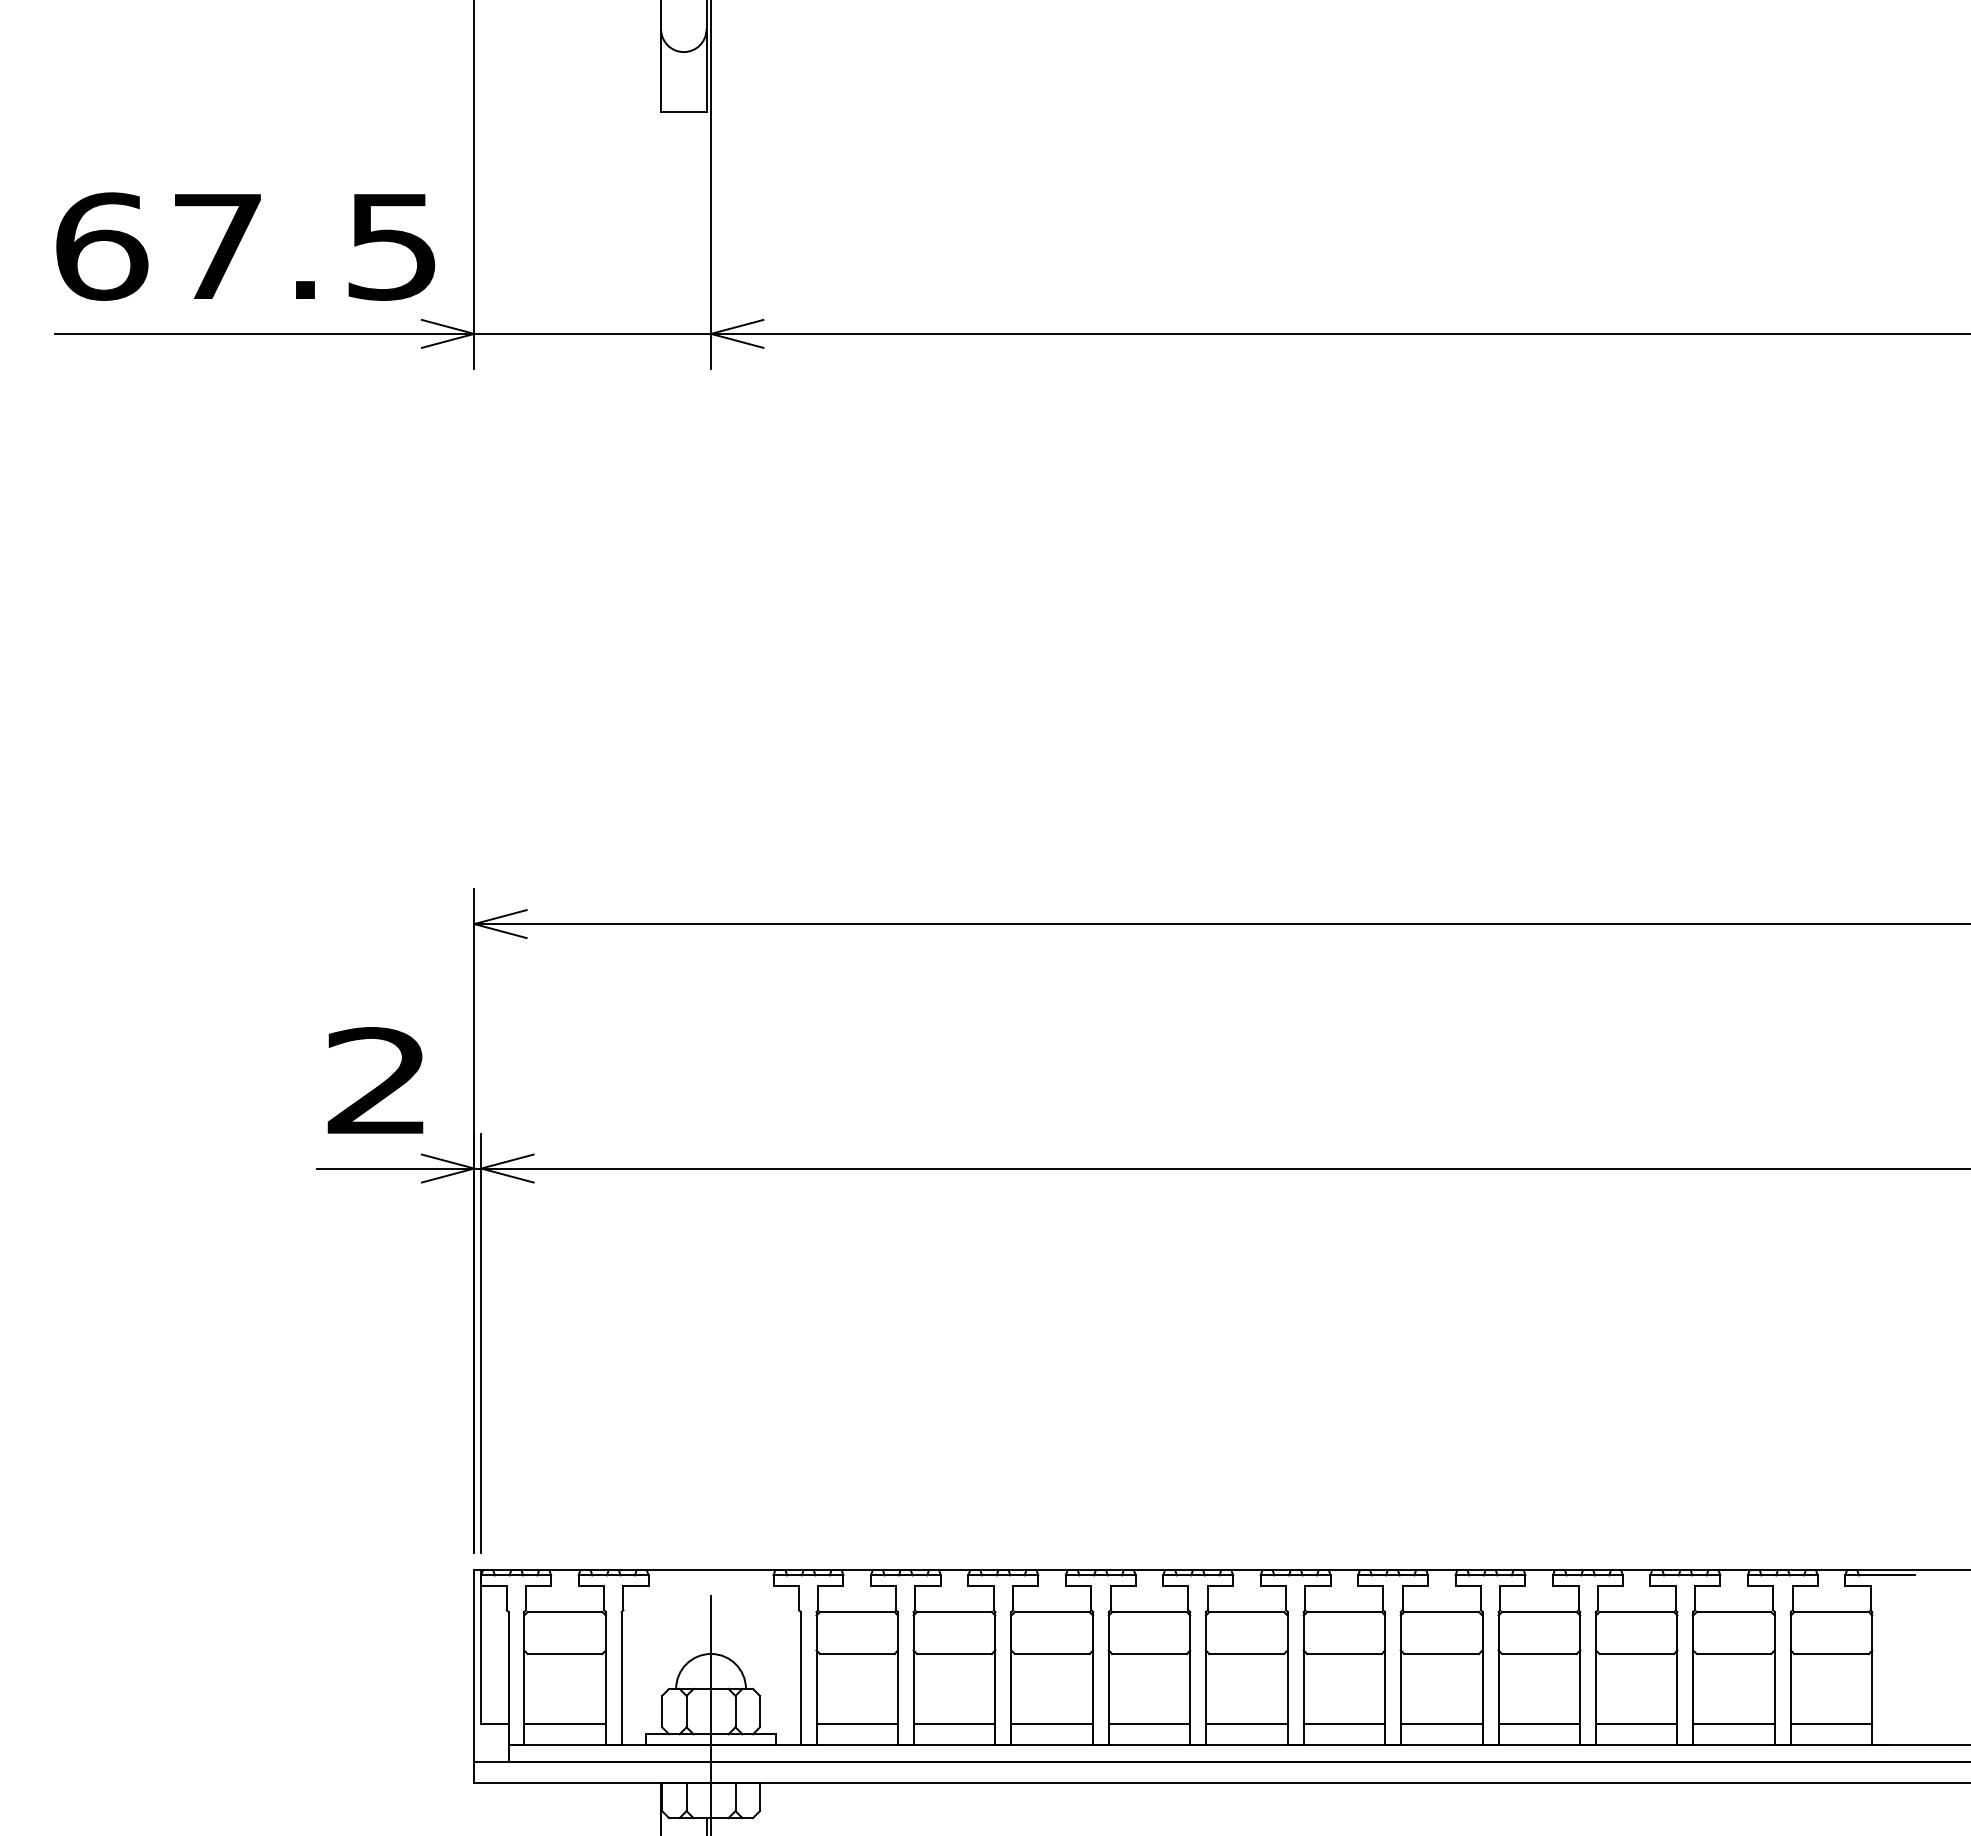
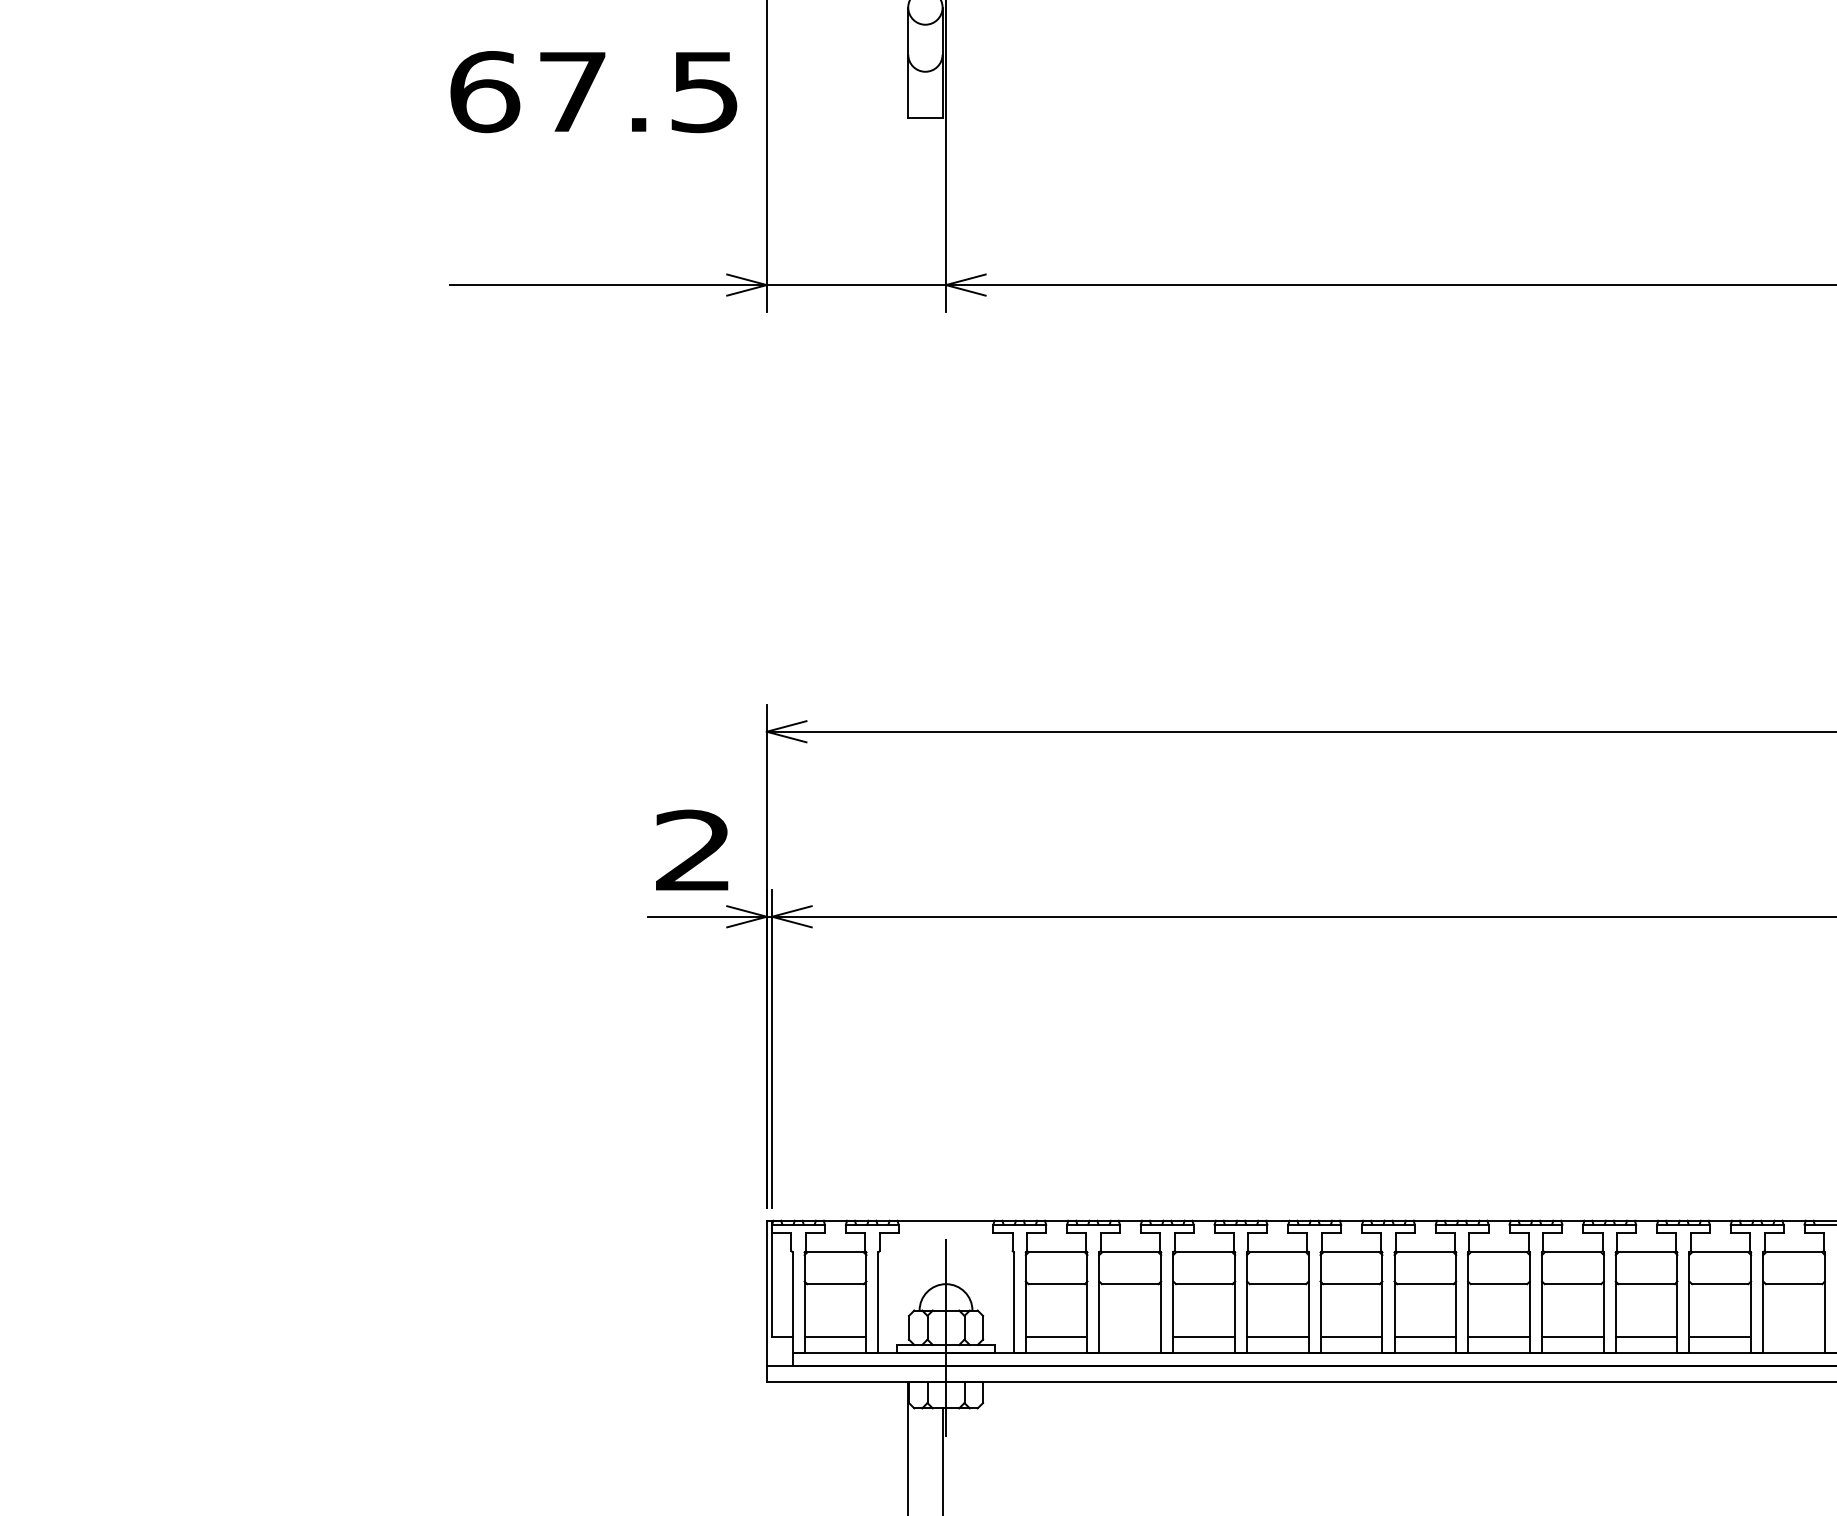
text: (245, 247) -> (593, 92), moved
line: (954, 1724) -> (1130, 1337), removed
line: (1830, 1724) -> (1793, 1337), removed

